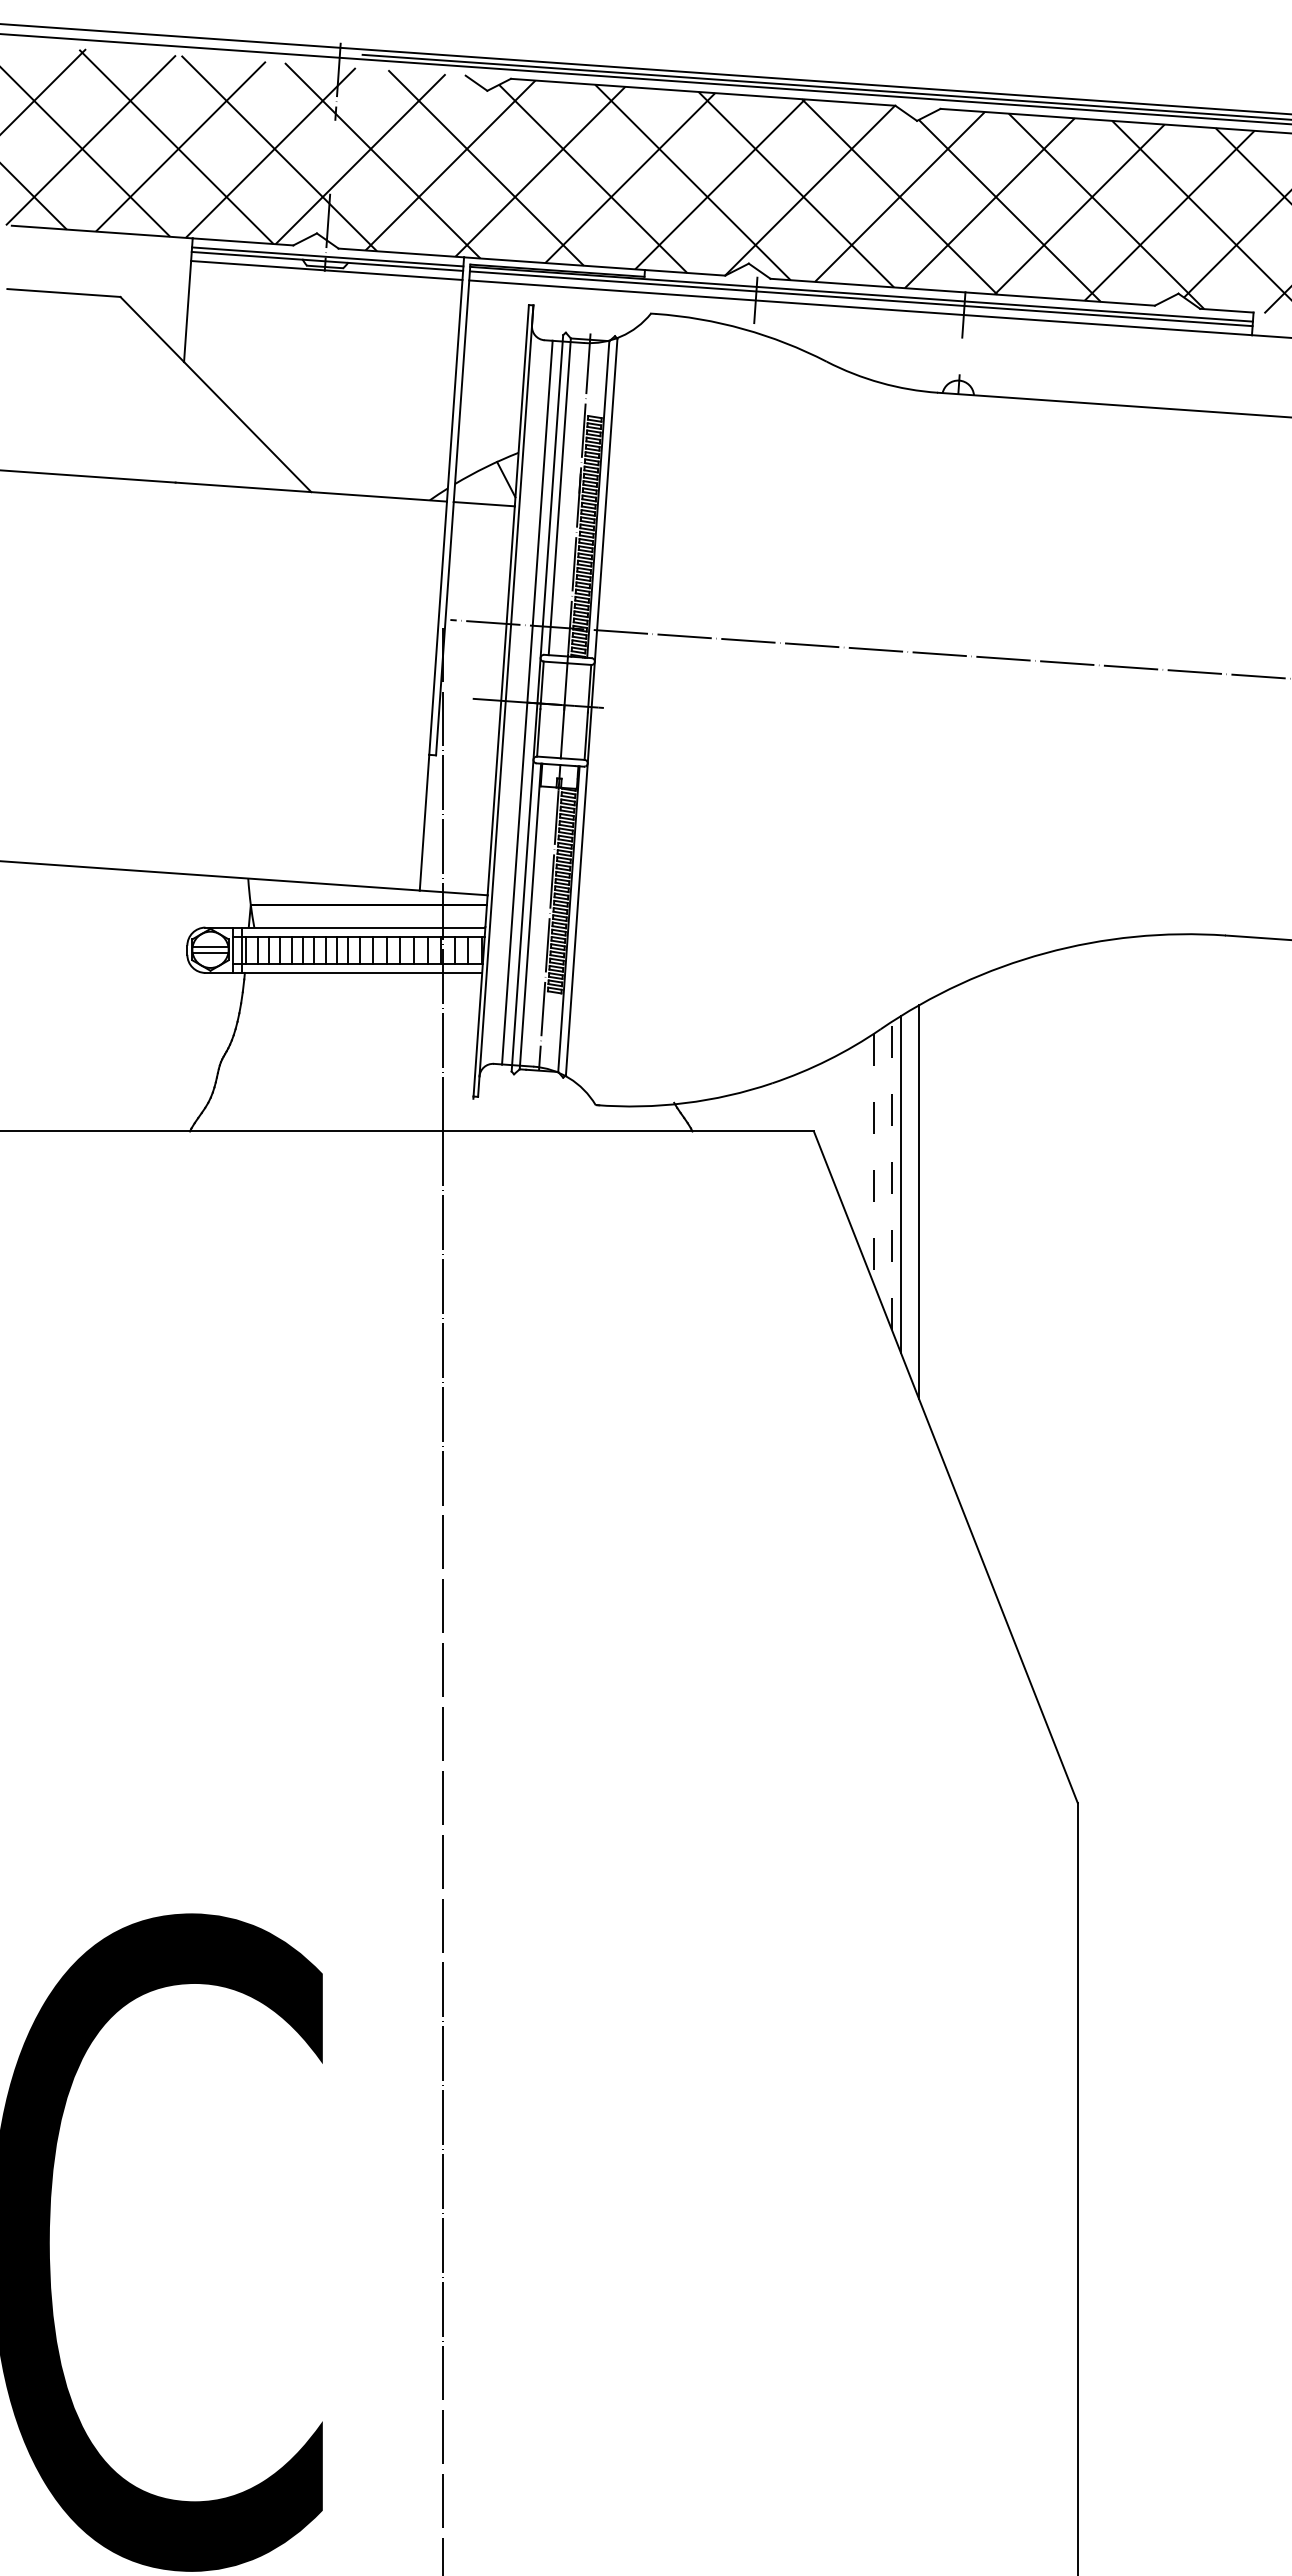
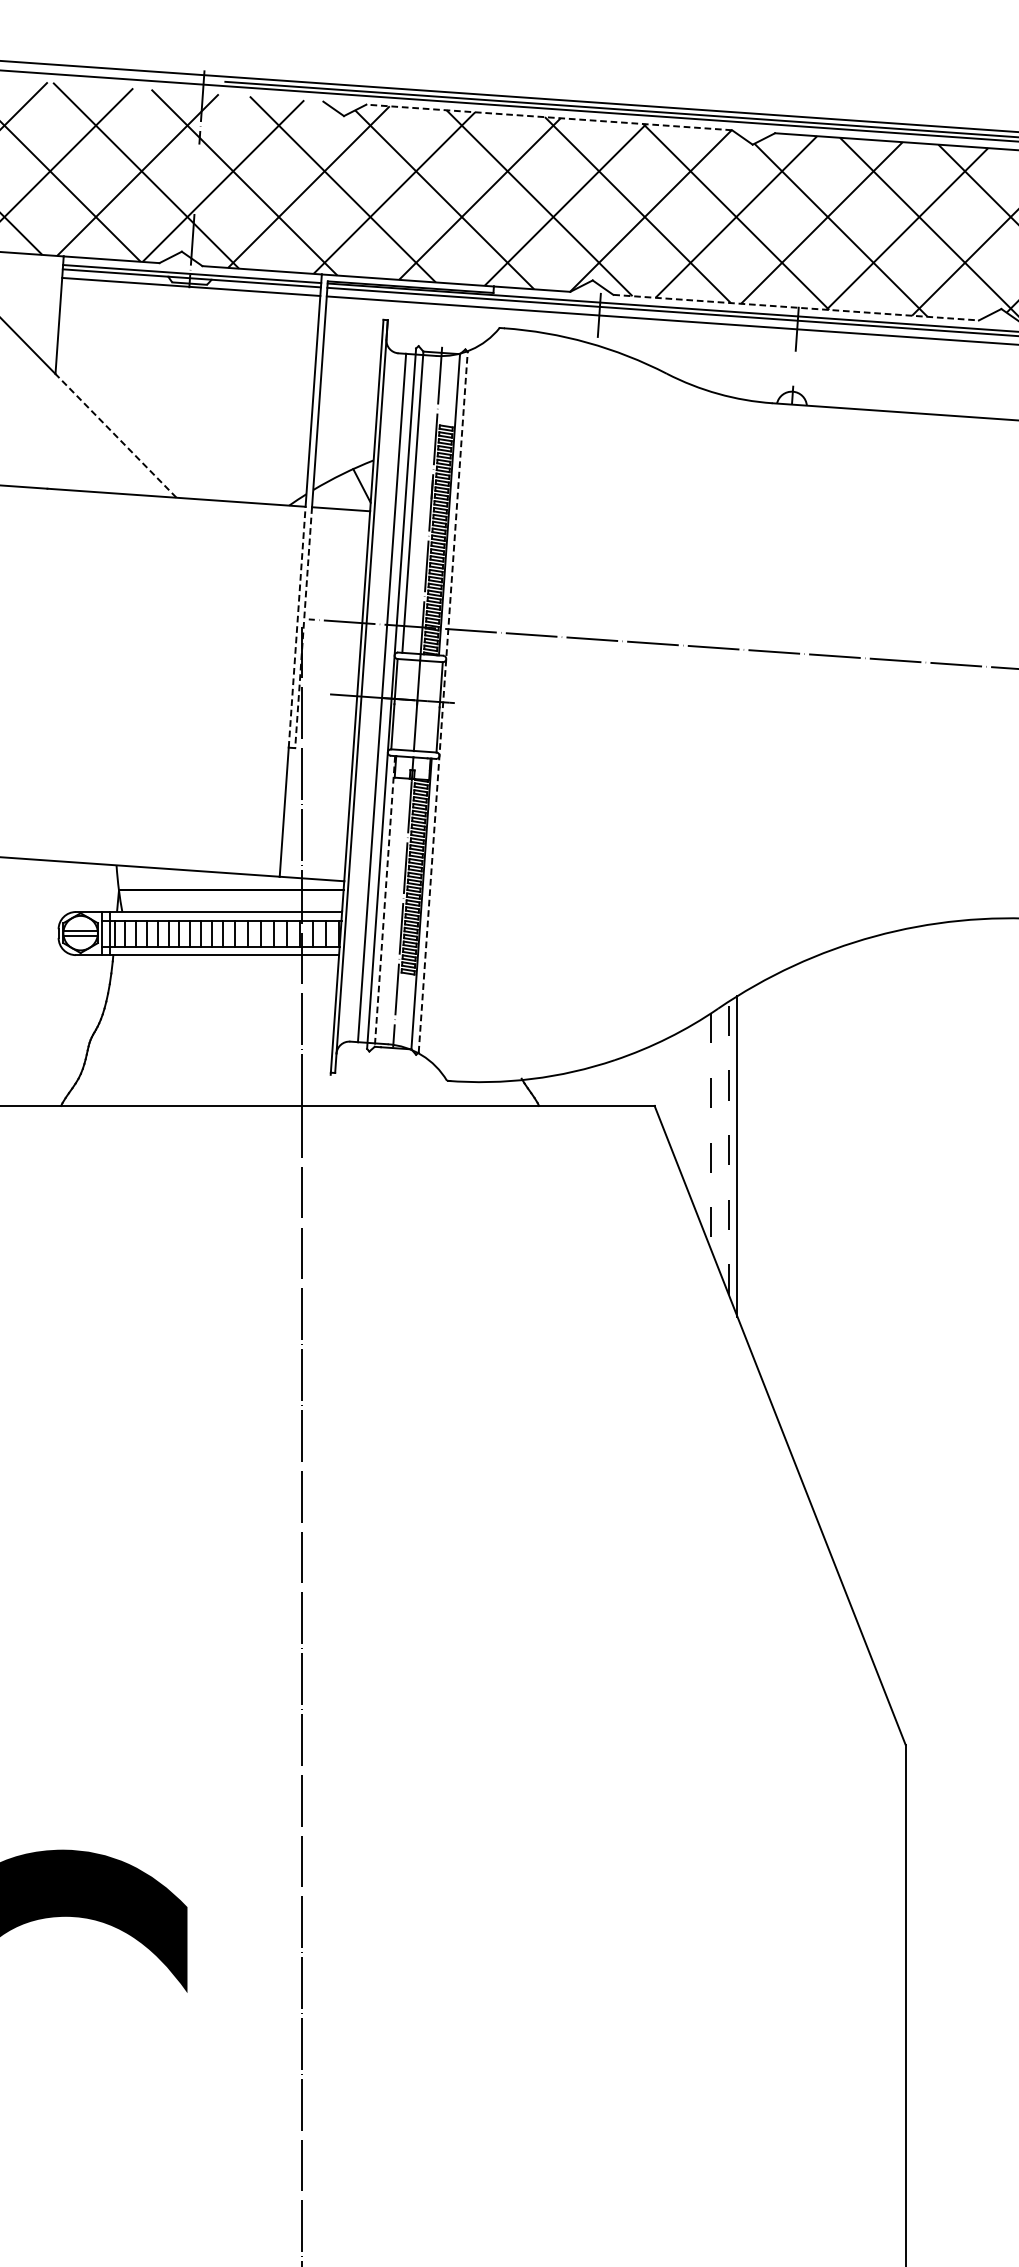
line: (703, 92) -> (549, 117), solid -> dashed
line: (962, 292) -> (795, 307), solid -> dashed
line: (247, 427) -> (115, 436), solid -> dashed
line: (438, 628) -> (297, 627), solid -> dashed
line: (444, 628) -> (303, 627), solid -> dashed
line: (591, 706) -> (443, 701), solid -> dashed
line: (530, 917) -> (385, 902), solid -> dashed
line: (919, 1202) -> (755, 1173), removed

